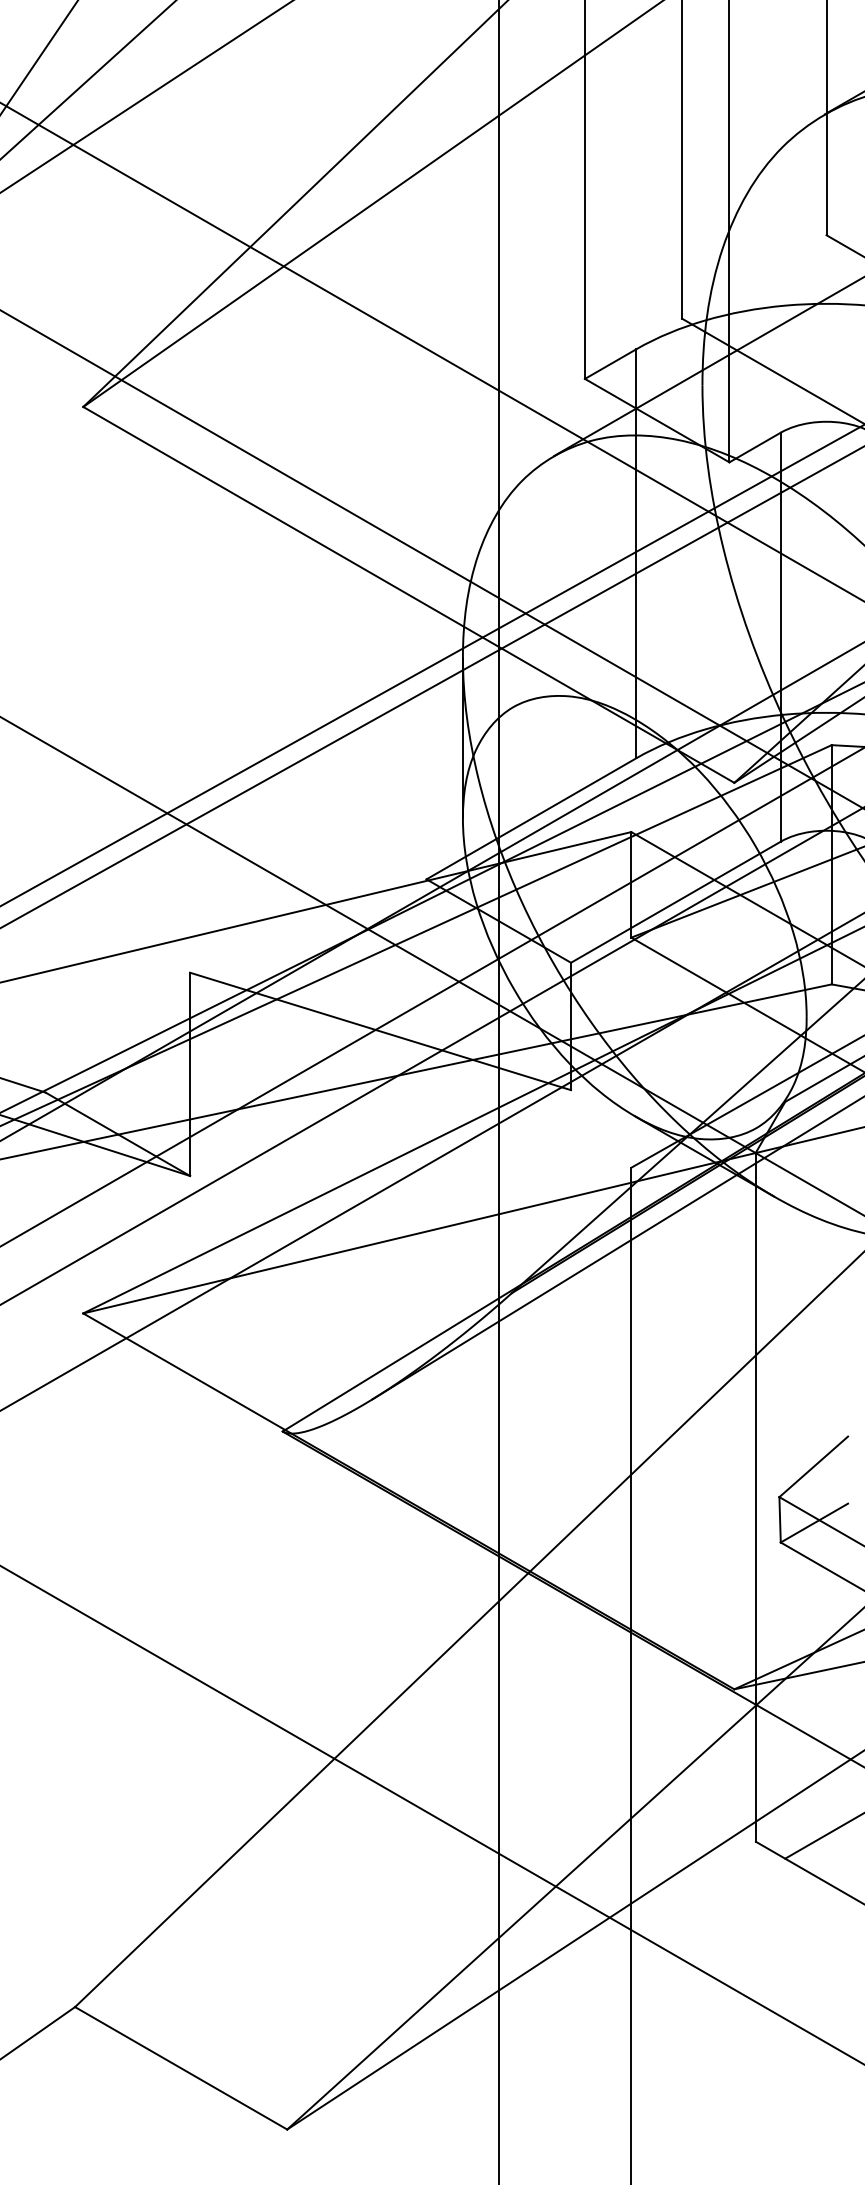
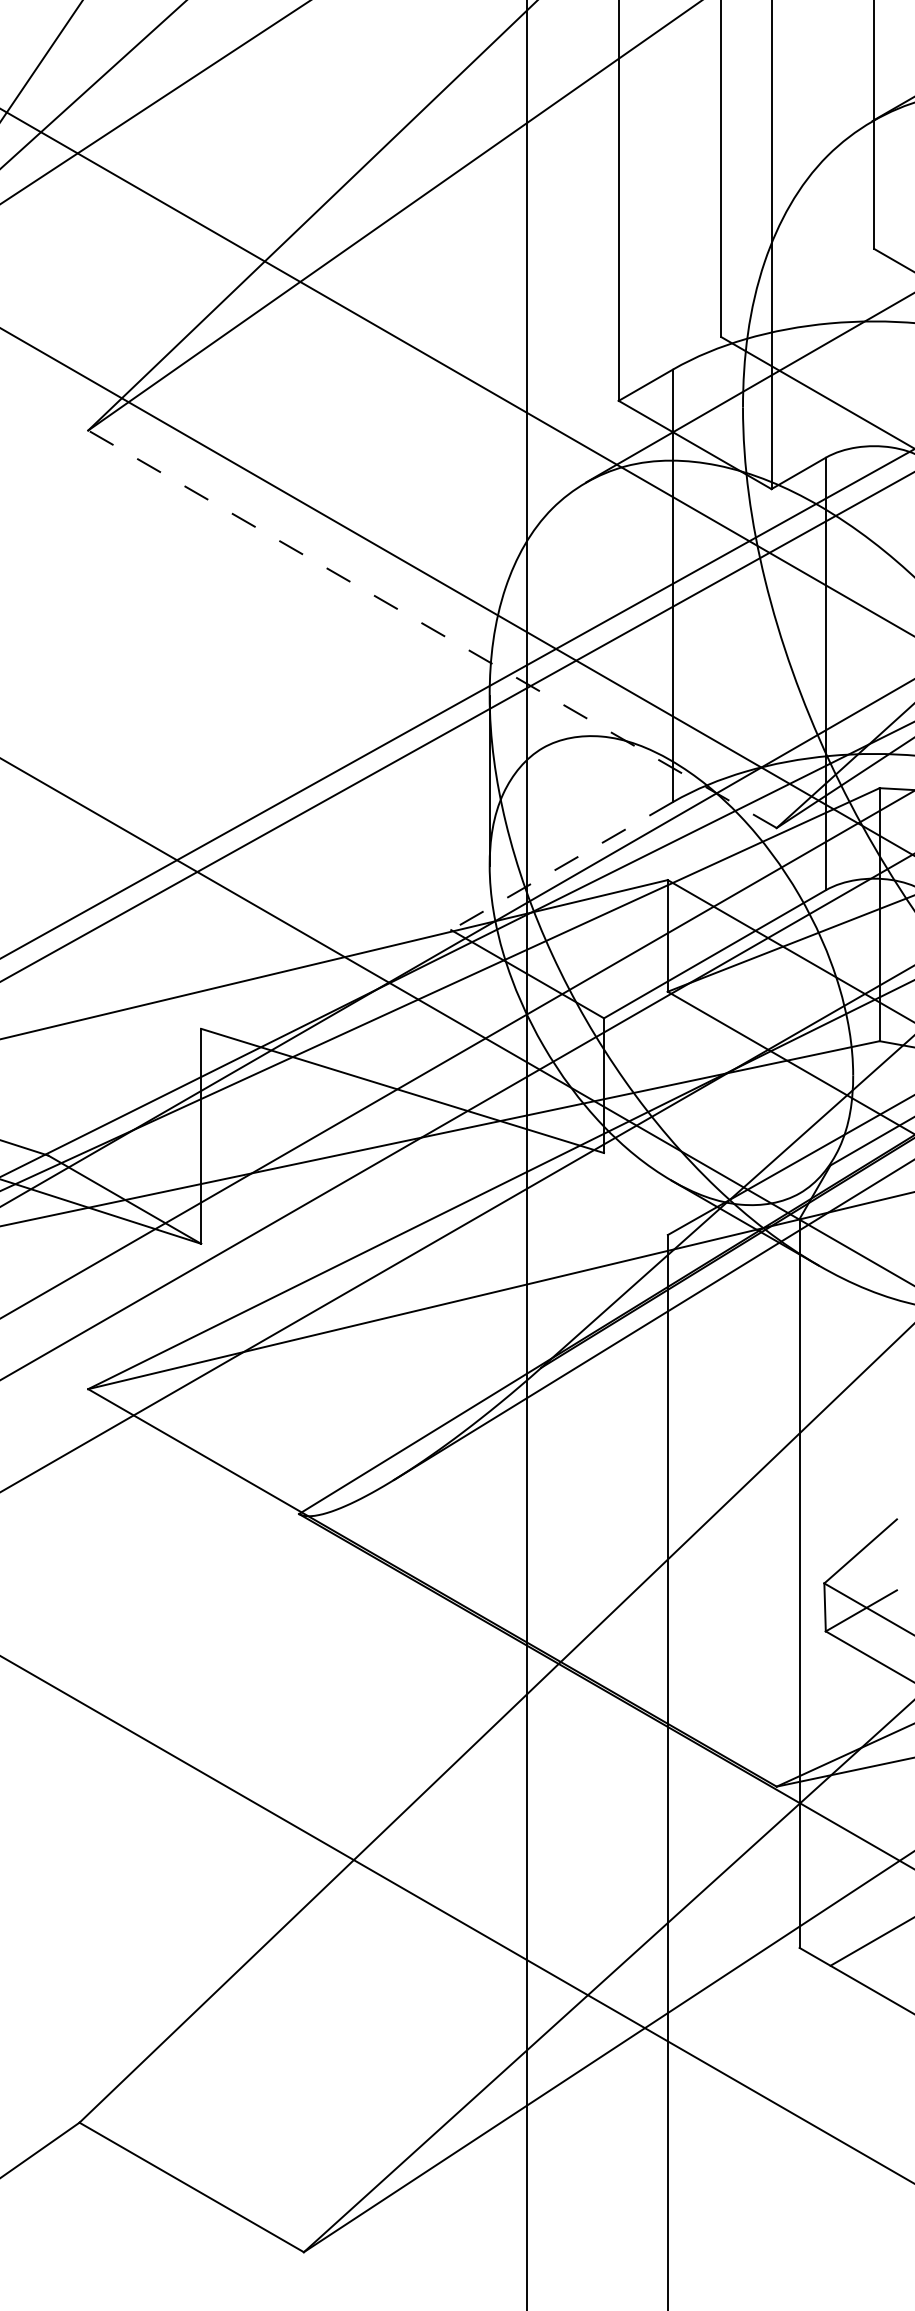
line: (408, 595) -> (432, 629), solid -> dashed
line: (530, 819) -> (561, 866), solid -> dashed

